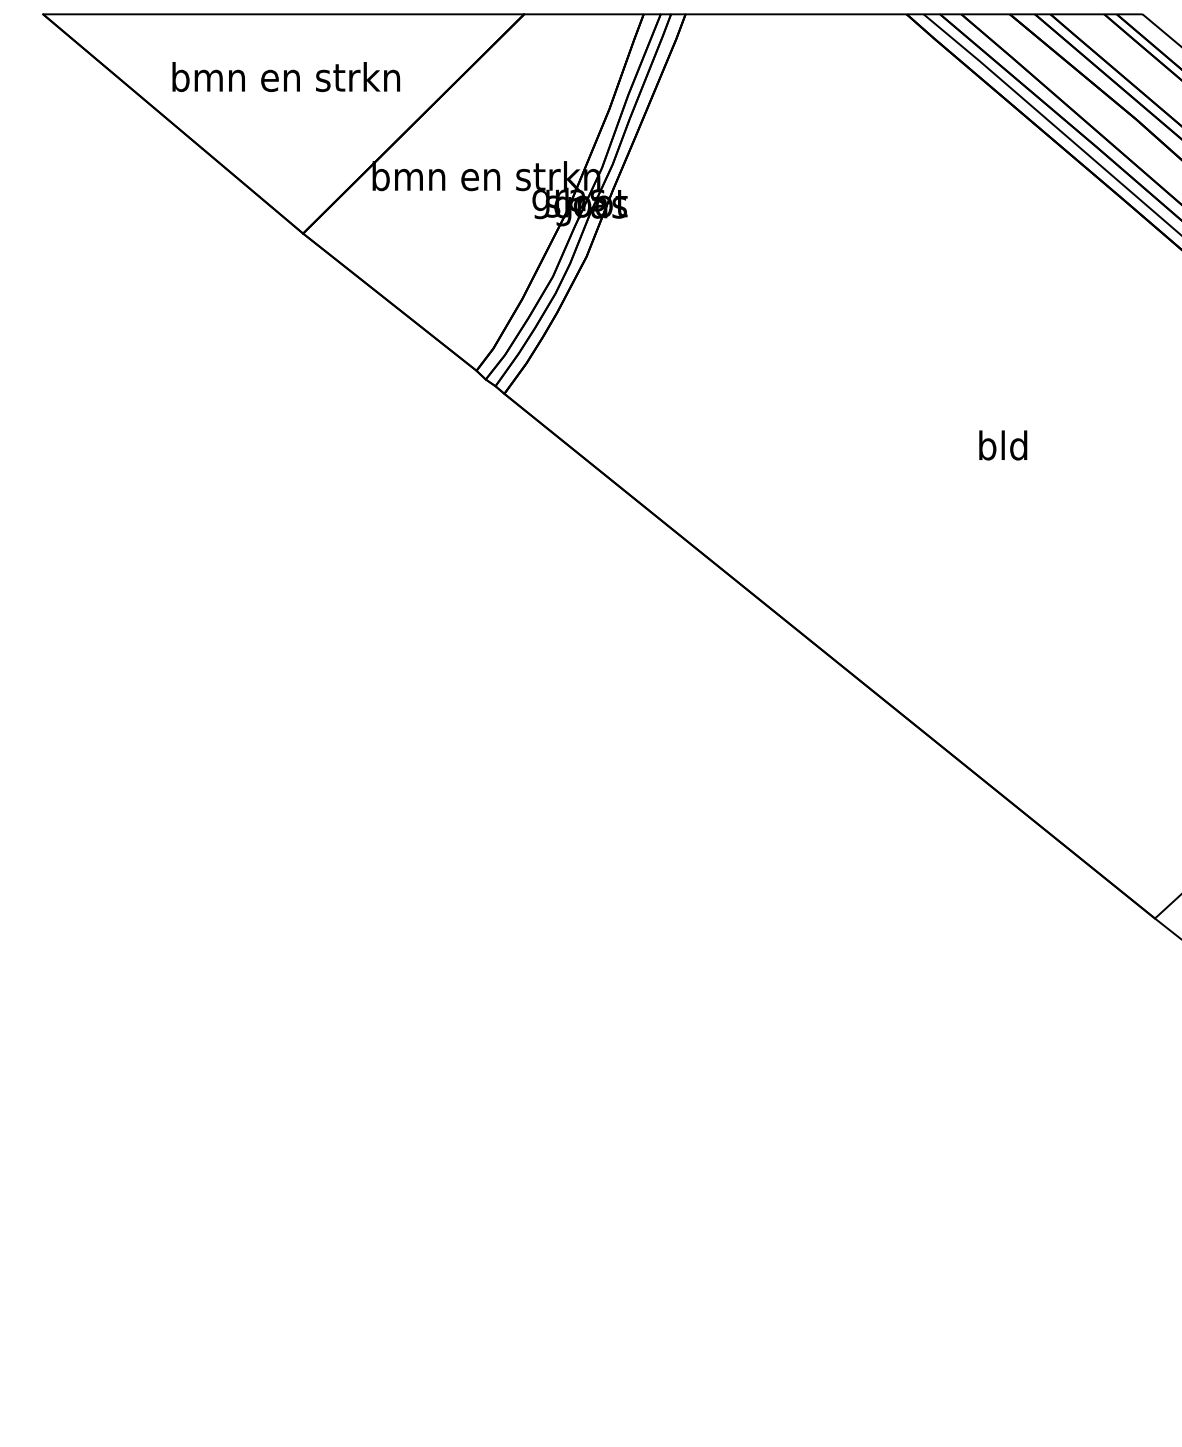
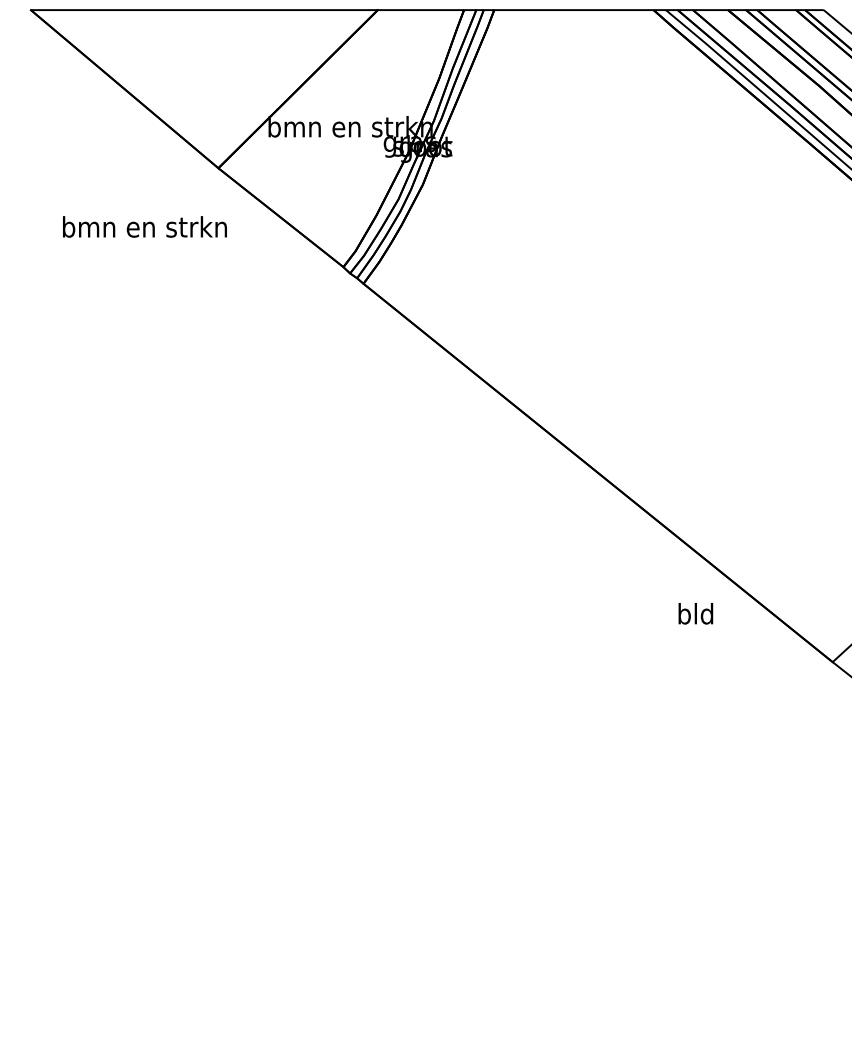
text: (286, 77) -> (145, 227), moved
text: (1003, 445) -> (696, 613), moved

